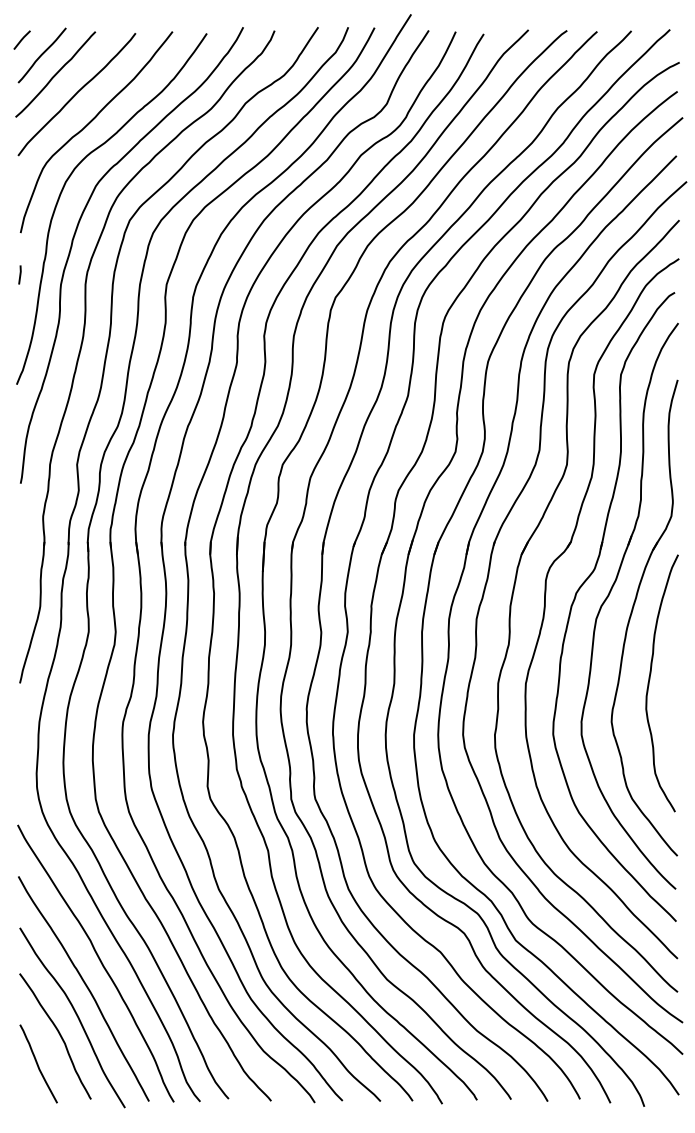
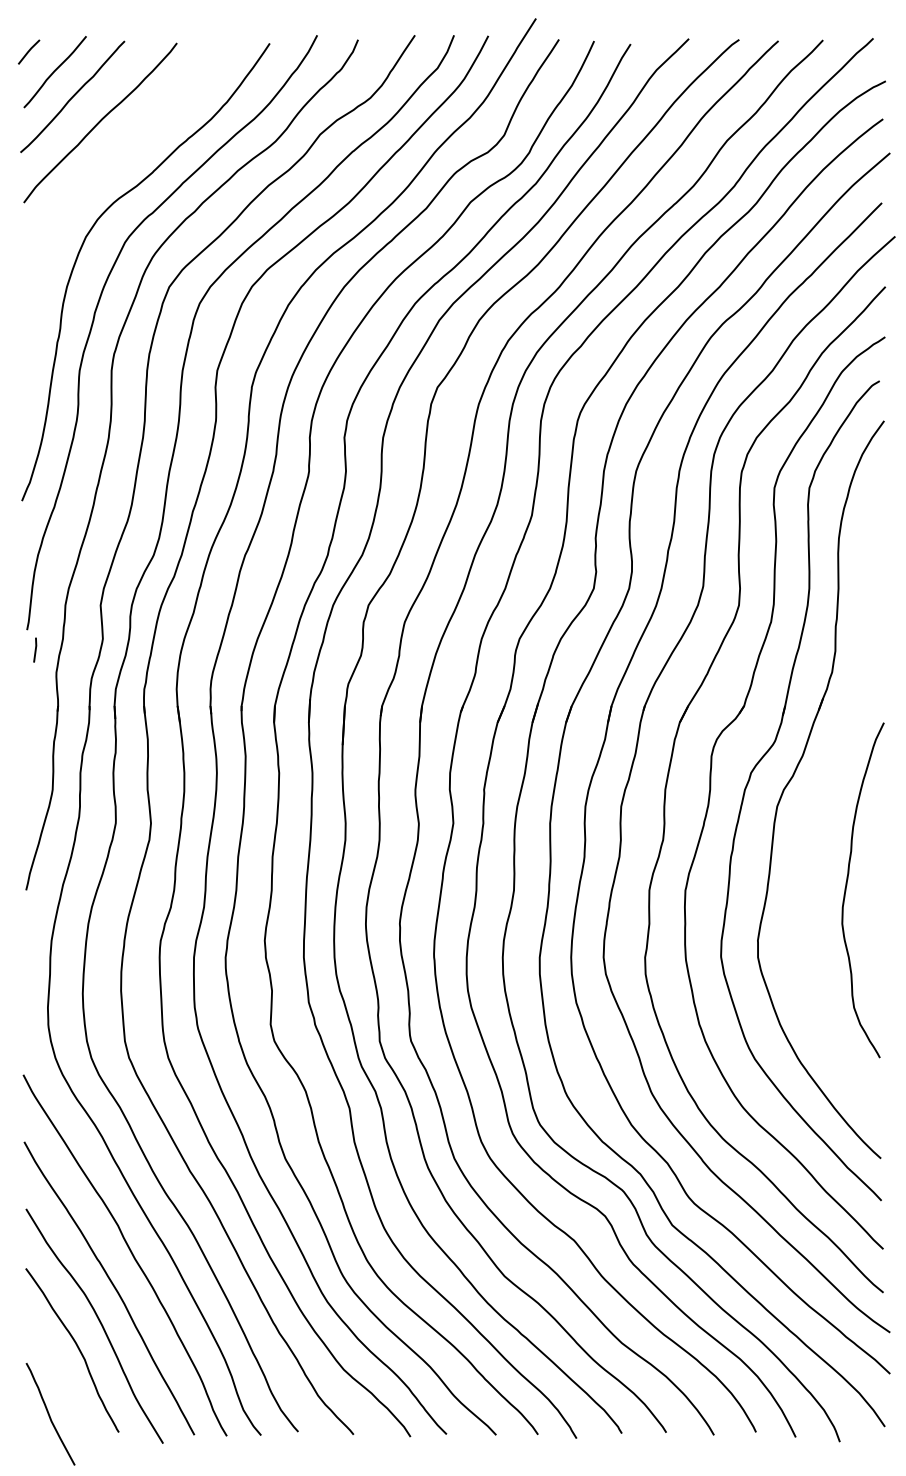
curve: (89, 124) -> (116, 161), removed
line: (20, 274) -> (35, 649), moved
part: (632, 612) -> (824, 798), removed
curve: (37, 1064) -> (49, 1414), moved

